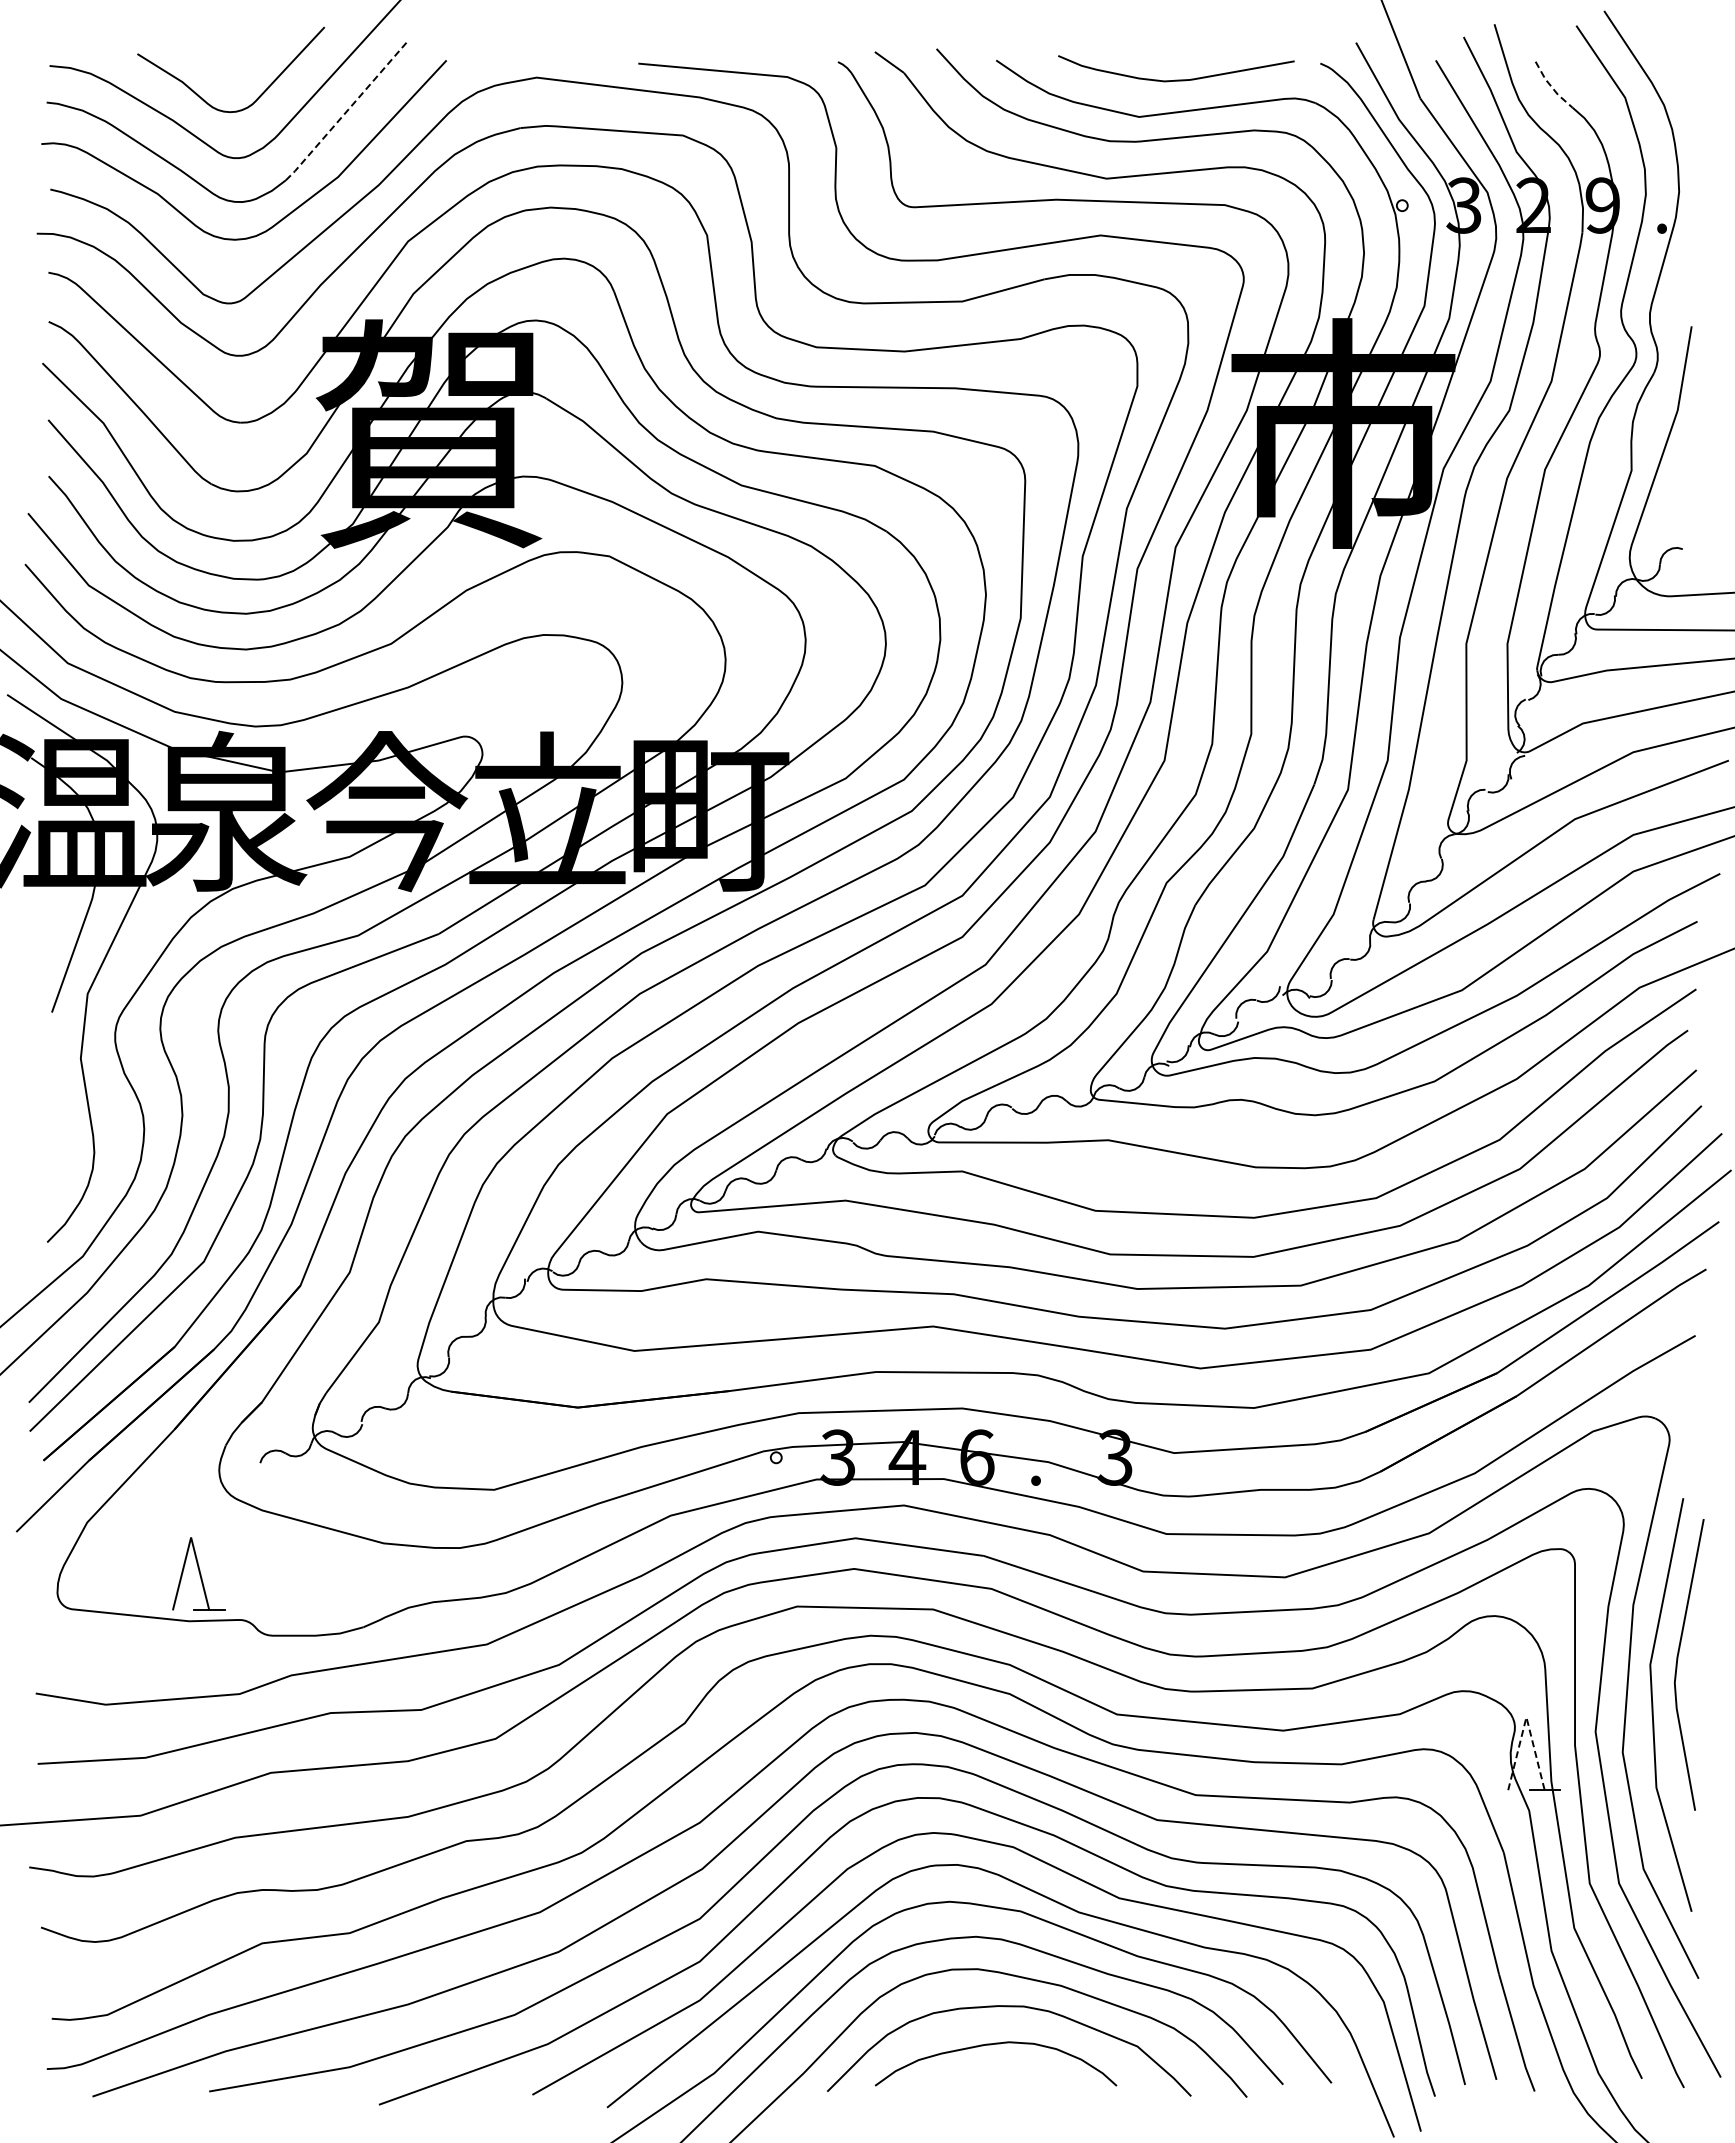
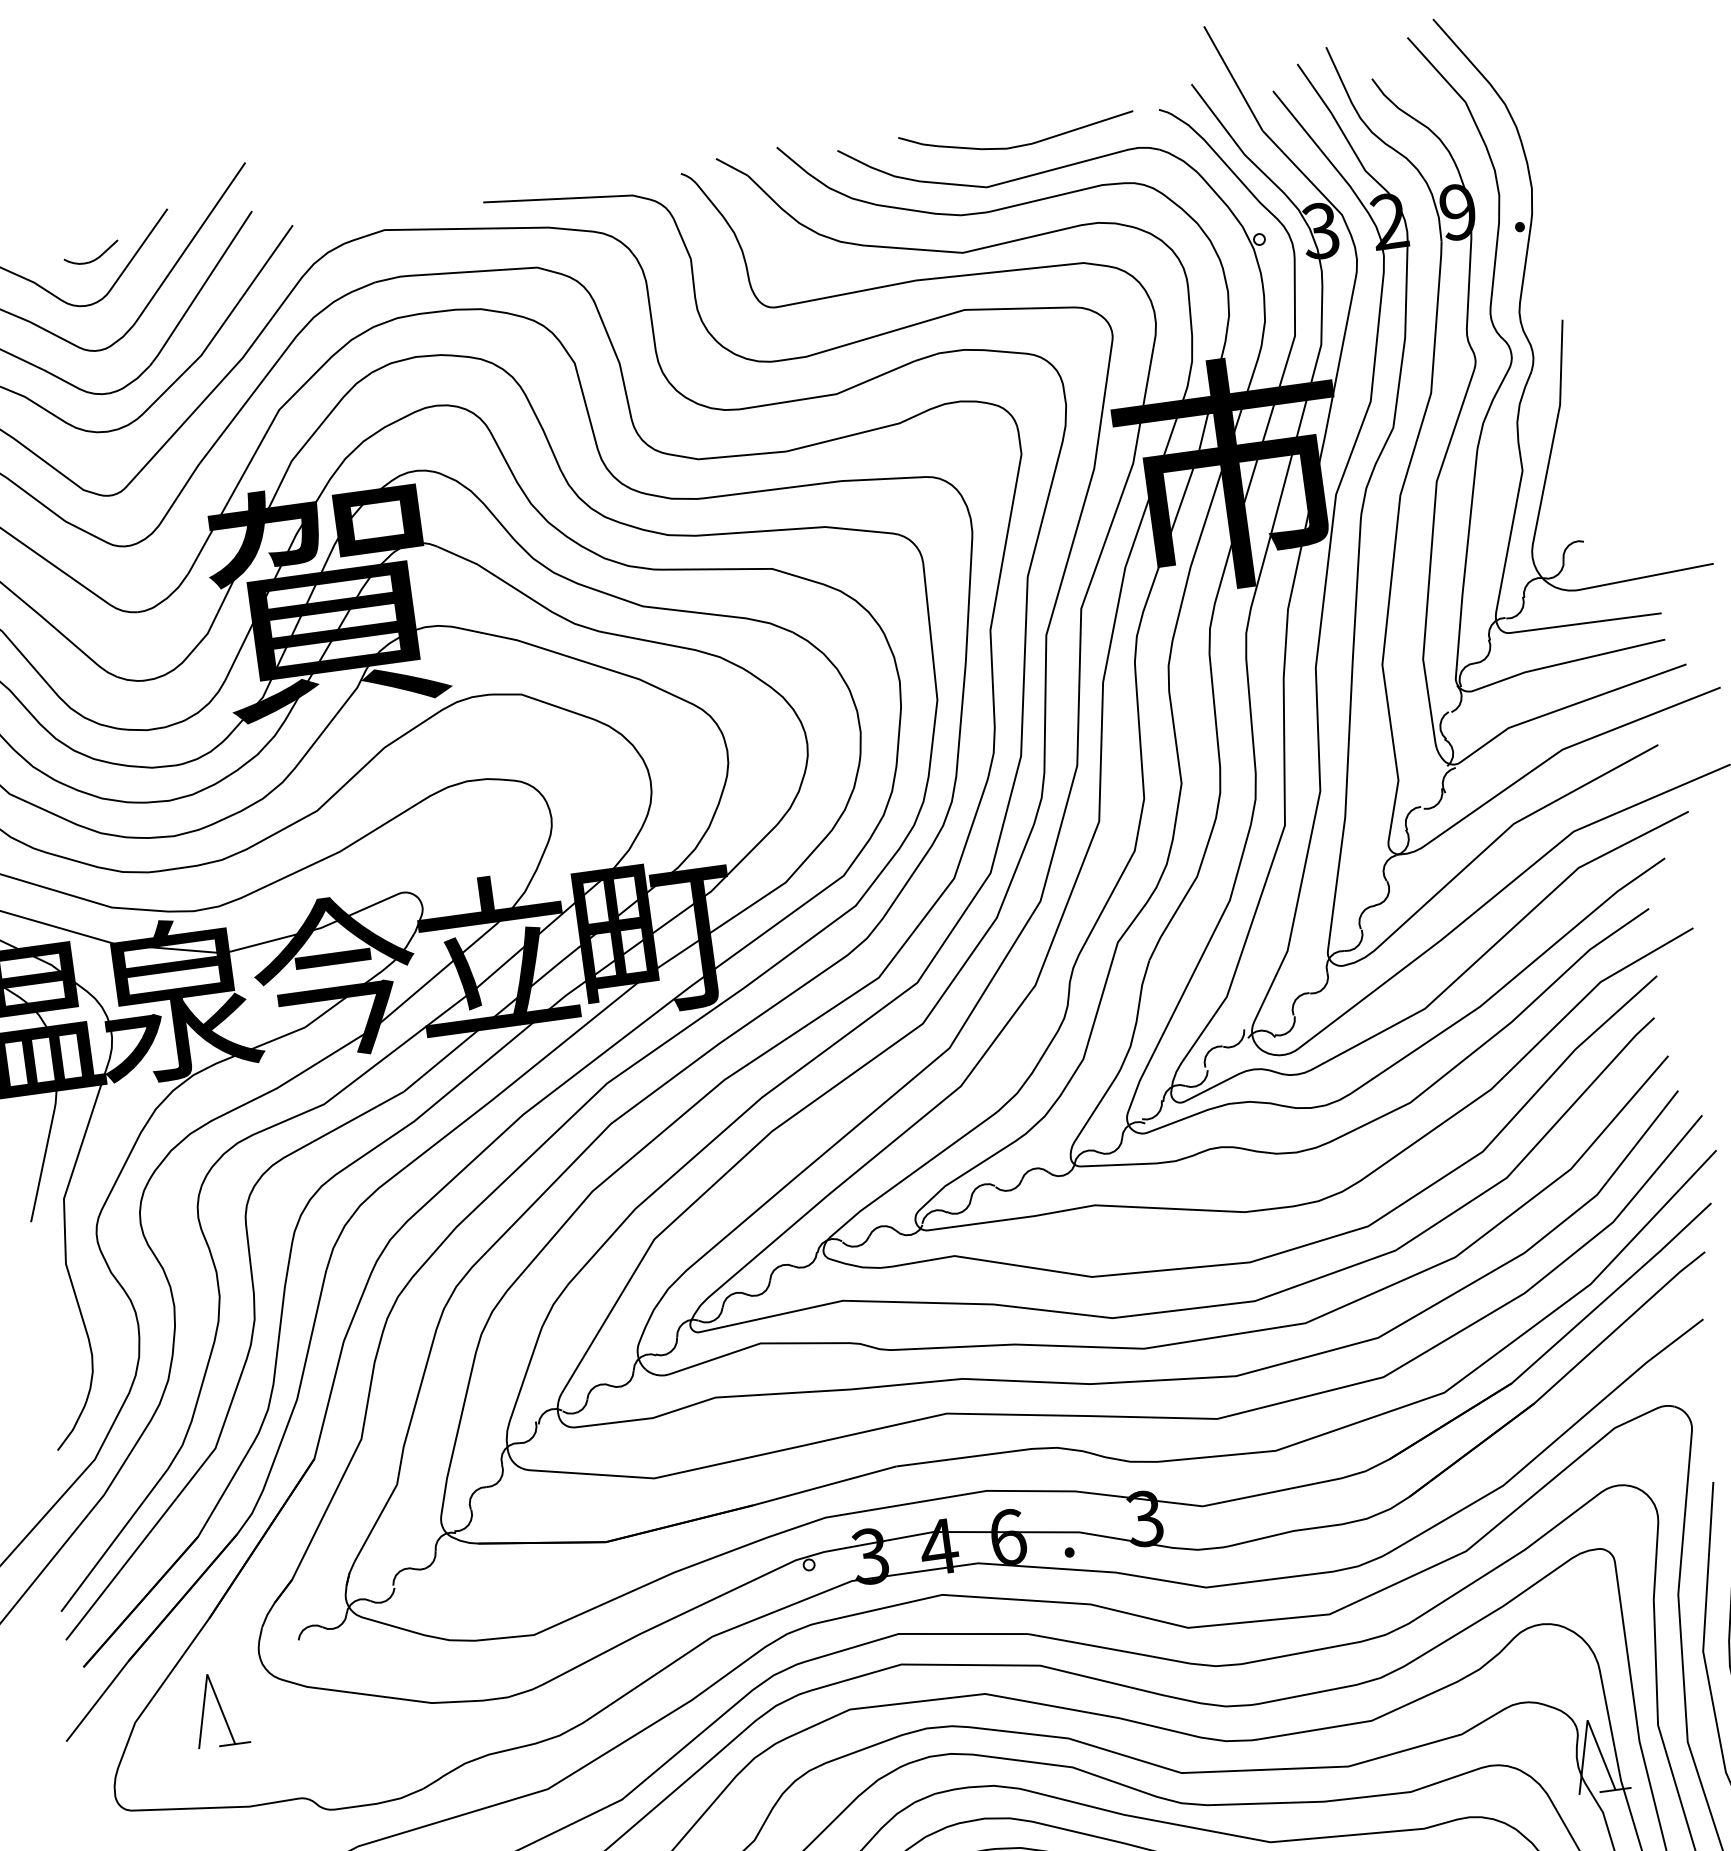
curve: (246, 66) -> (95, 258), added
line: (1551, 86) -> (1391, 101), dashed -> solid
line: (347, 110) -> (201, 288), dashed -> solid
part: (198, 1573) -> (219, 1709), moved
line: (1526, 1717) -> (1587, 1720), dashed -> solid

